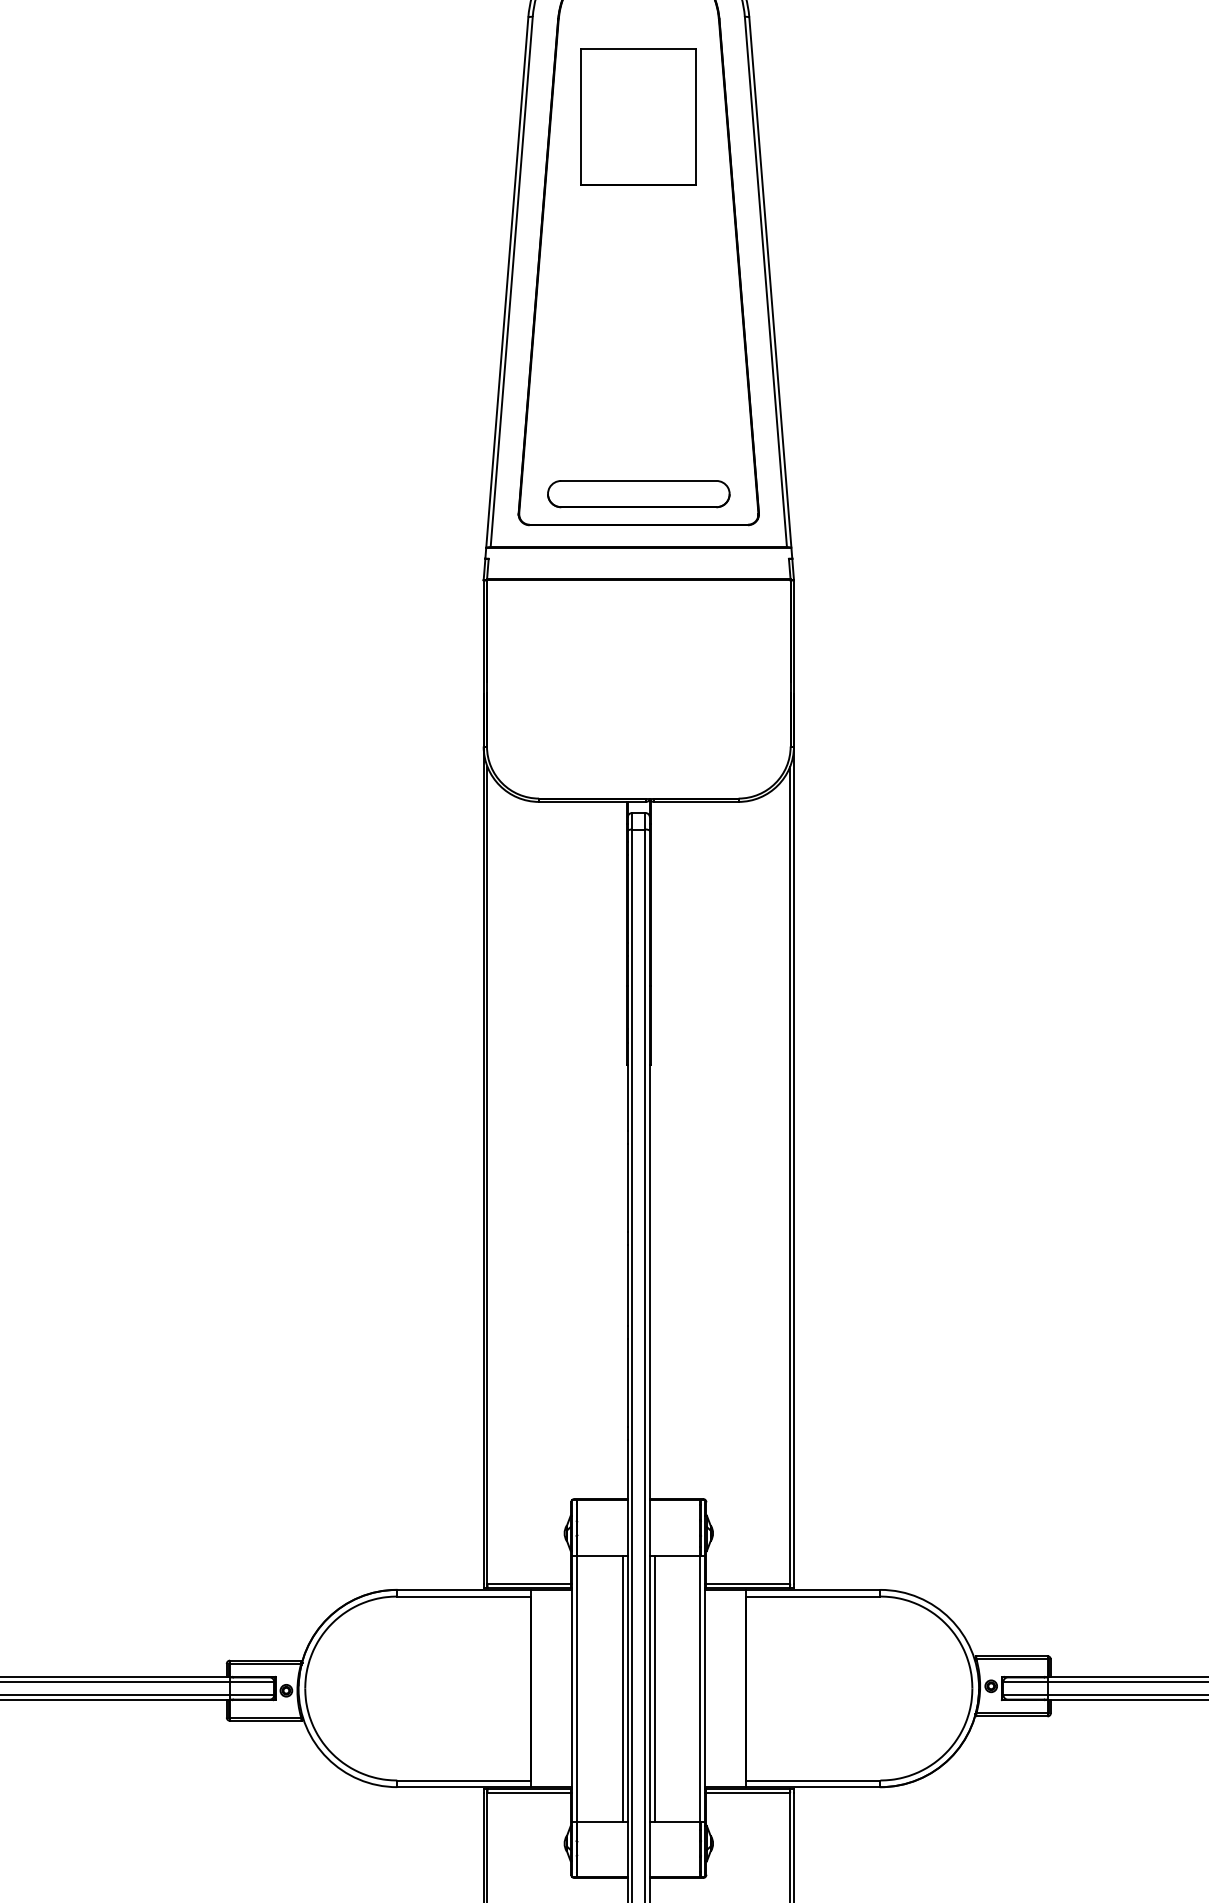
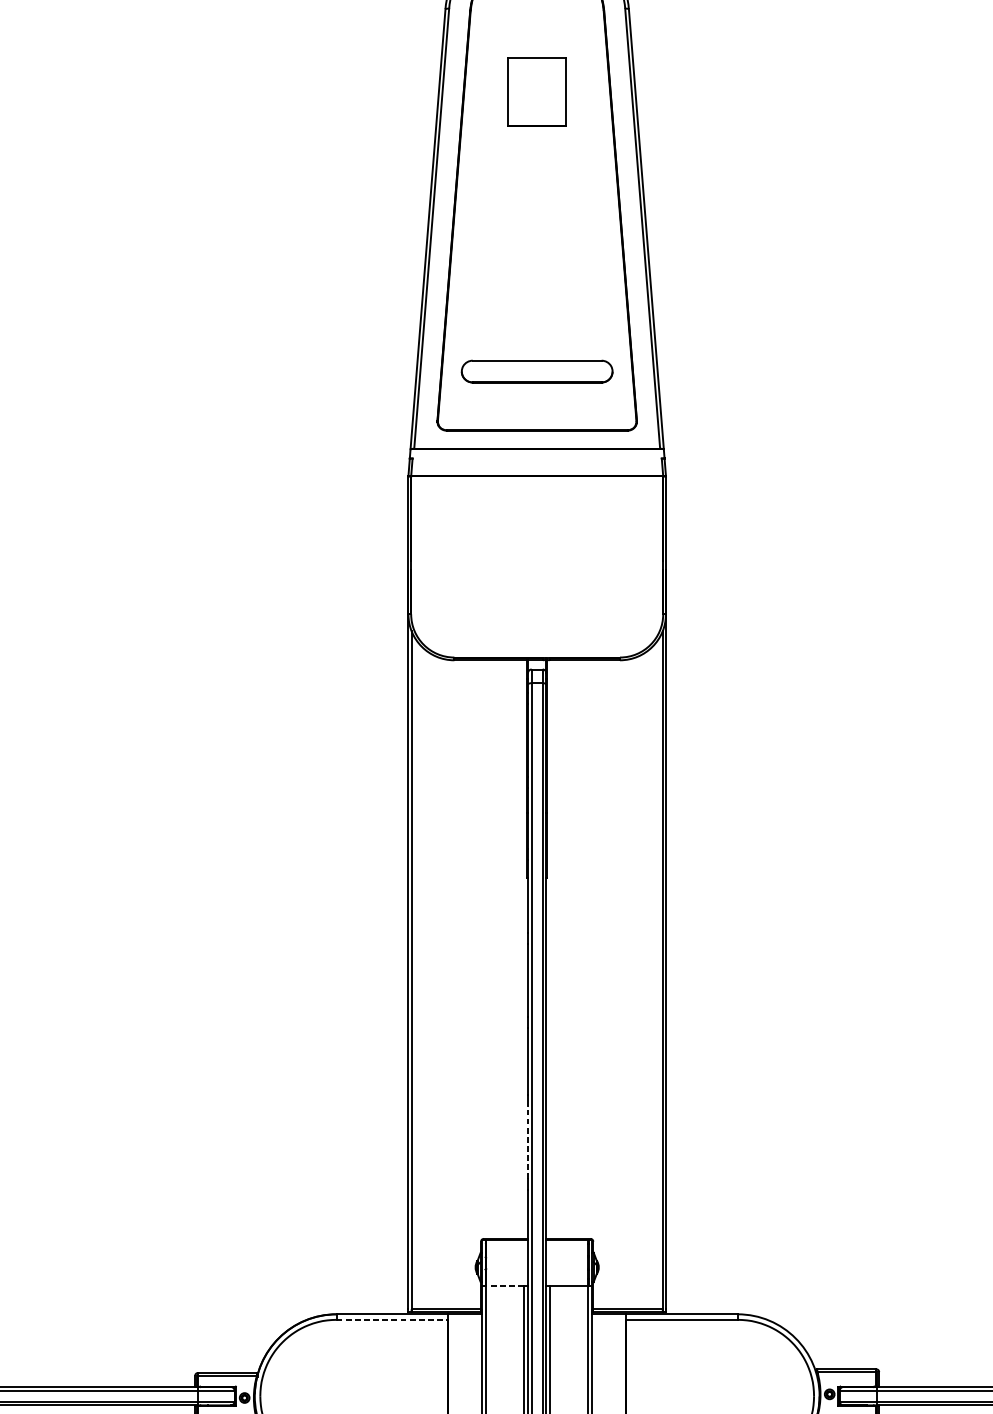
part: (638, 116) -> (536, 91), size x0.6
part: (638, 494) -> (536, 371), moved
line: (627, 1382) -> (527, 1142), solid -> dashed
line: (600, 1555) -> (505, 1285), solid -> dashed
line: (464, 1596) -> (392, 1319), solid -> dashed

